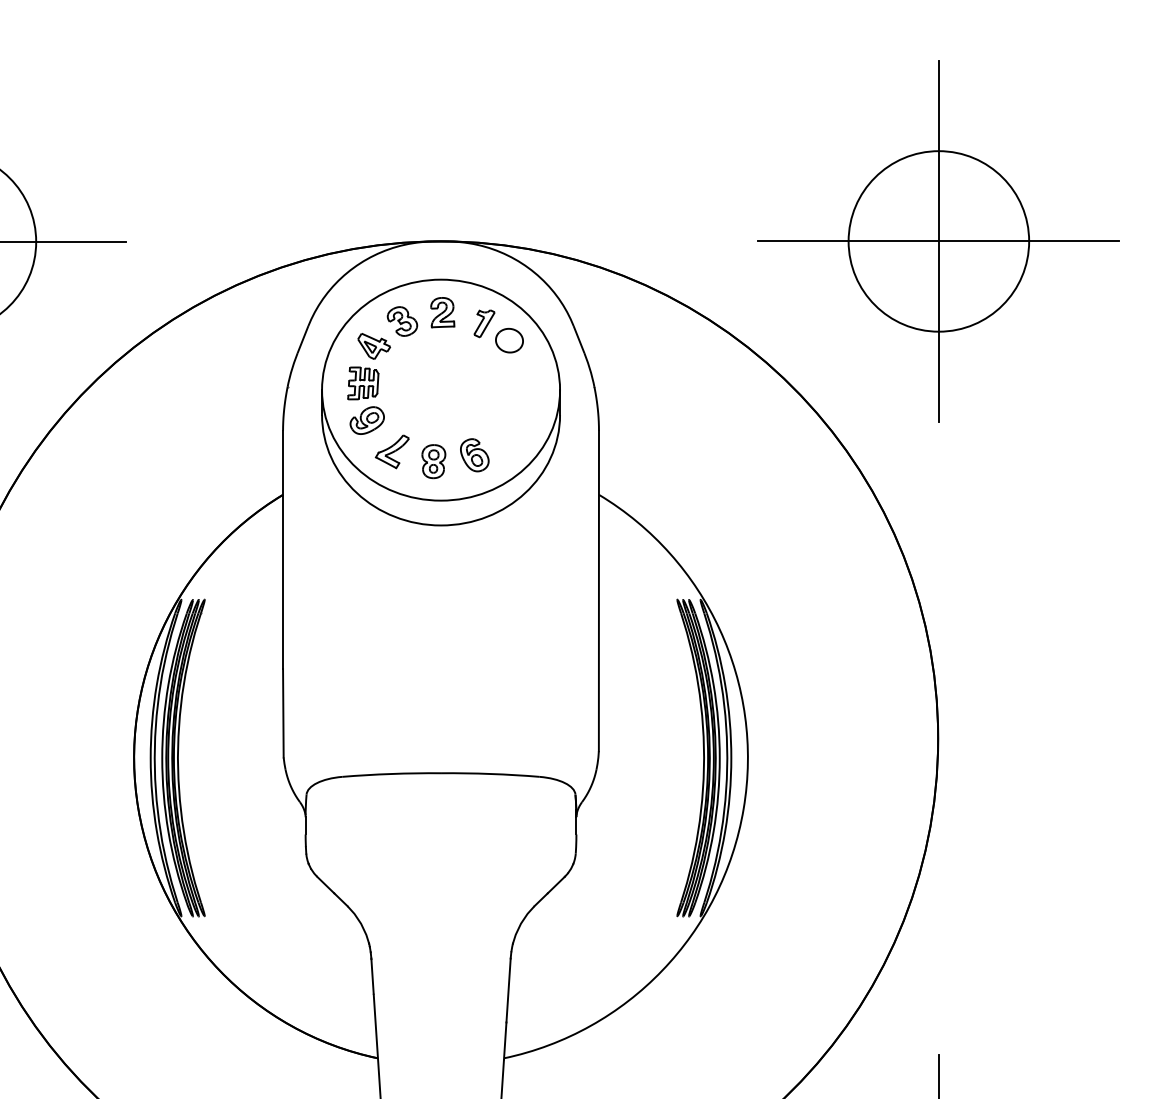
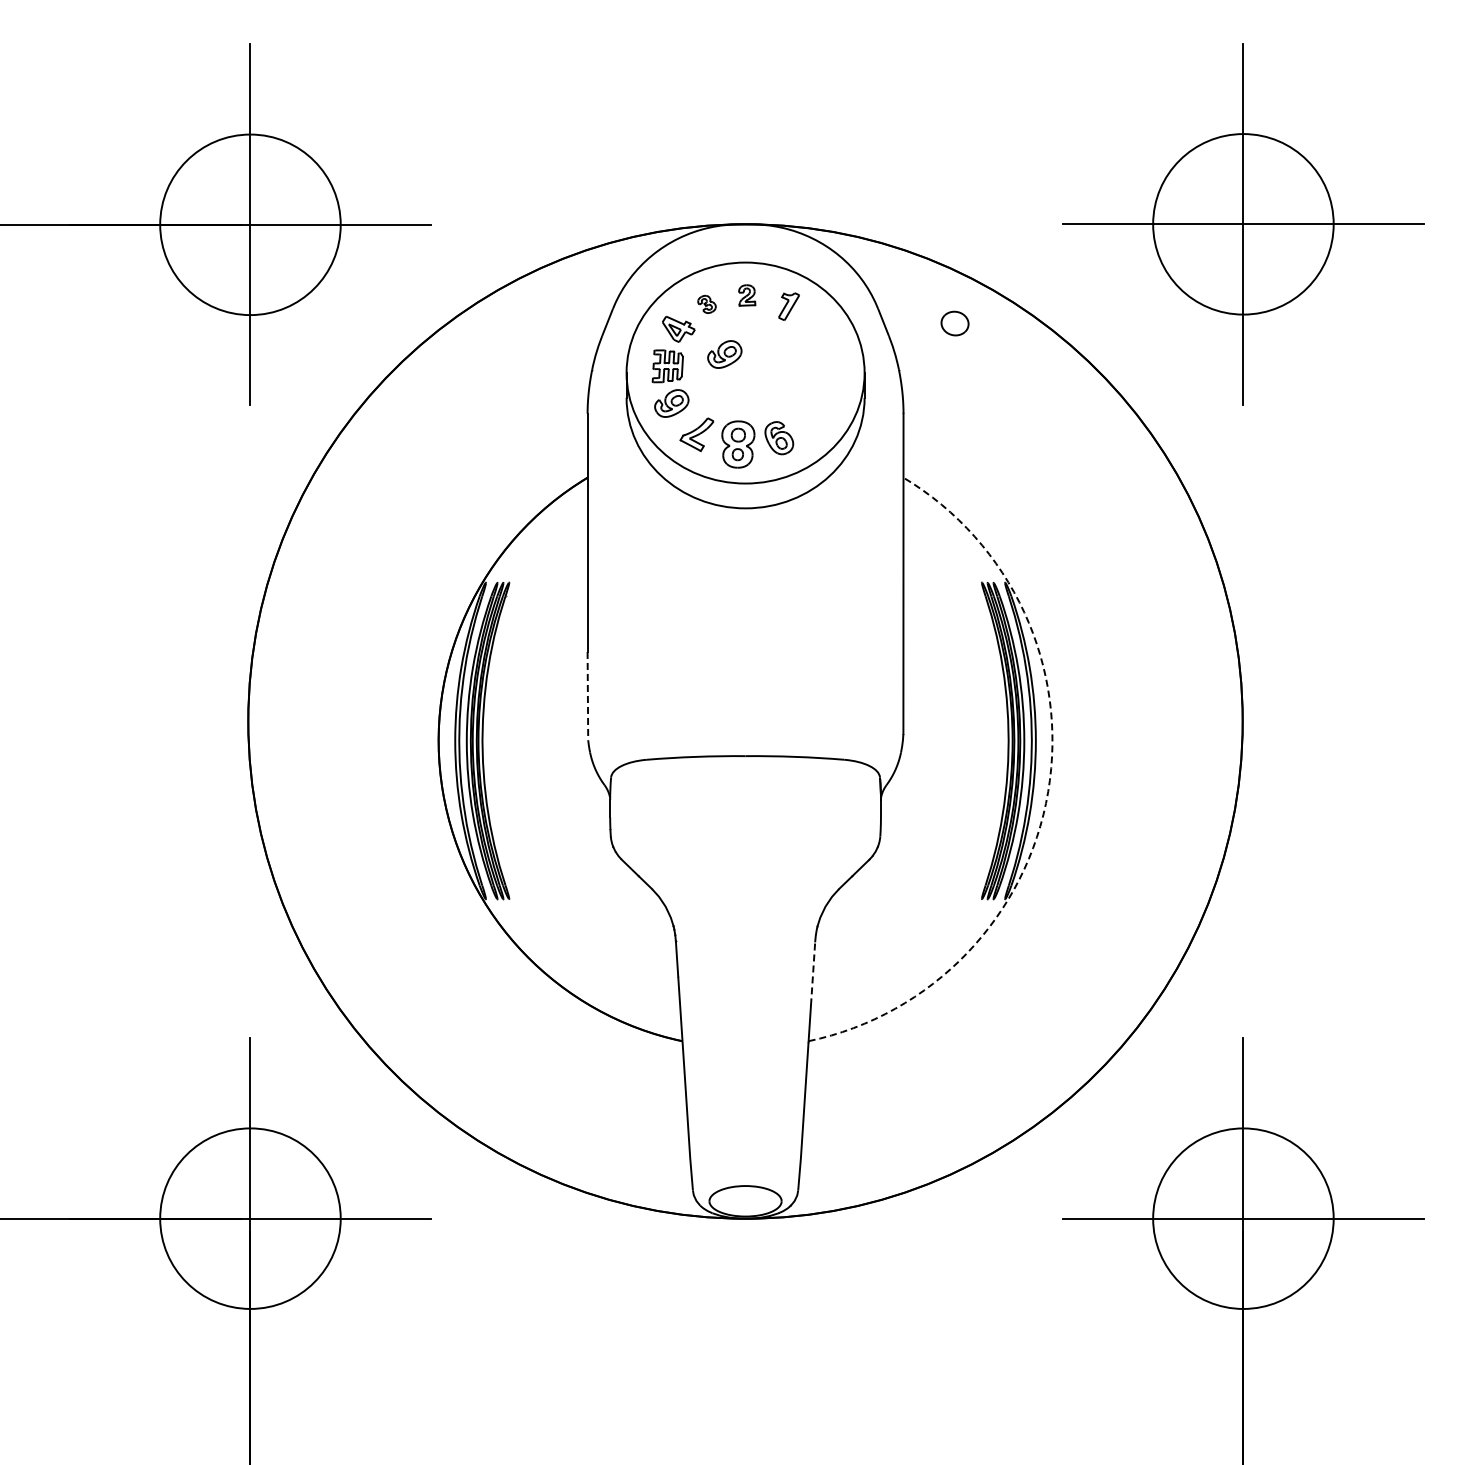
part: (441, 312) -> (746, 295), size x0.7
part: (401, 321) -> (706, 304), size x0.6
part: (508, 340) -> (954, 323), moved
part: (419, 371) -> (724, 354), added
part: (433, 461) -> (738, 444), size x1.4
line: (282, 713) -> (587, 696), solid -> dashed
arc: (743, 808) -> (1048, 791), solid -> dashed
line: (508, 989) -> (813, 972), solid -> dashed

